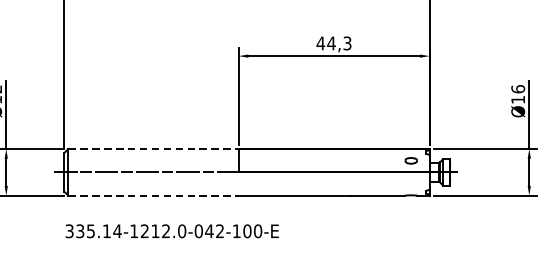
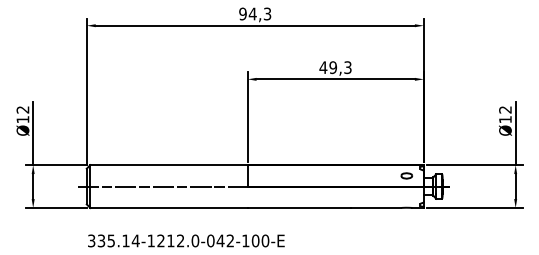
text: (331, 43) -> (333, 67), 44,3 -> 49,3
text: (518, 88) -> (505, 109), Ø16 -> Ø12
line: (154, 149) -> (169, 165), dashed -> solid
line: (154, 195) -> (169, 207), dashed -> solid

